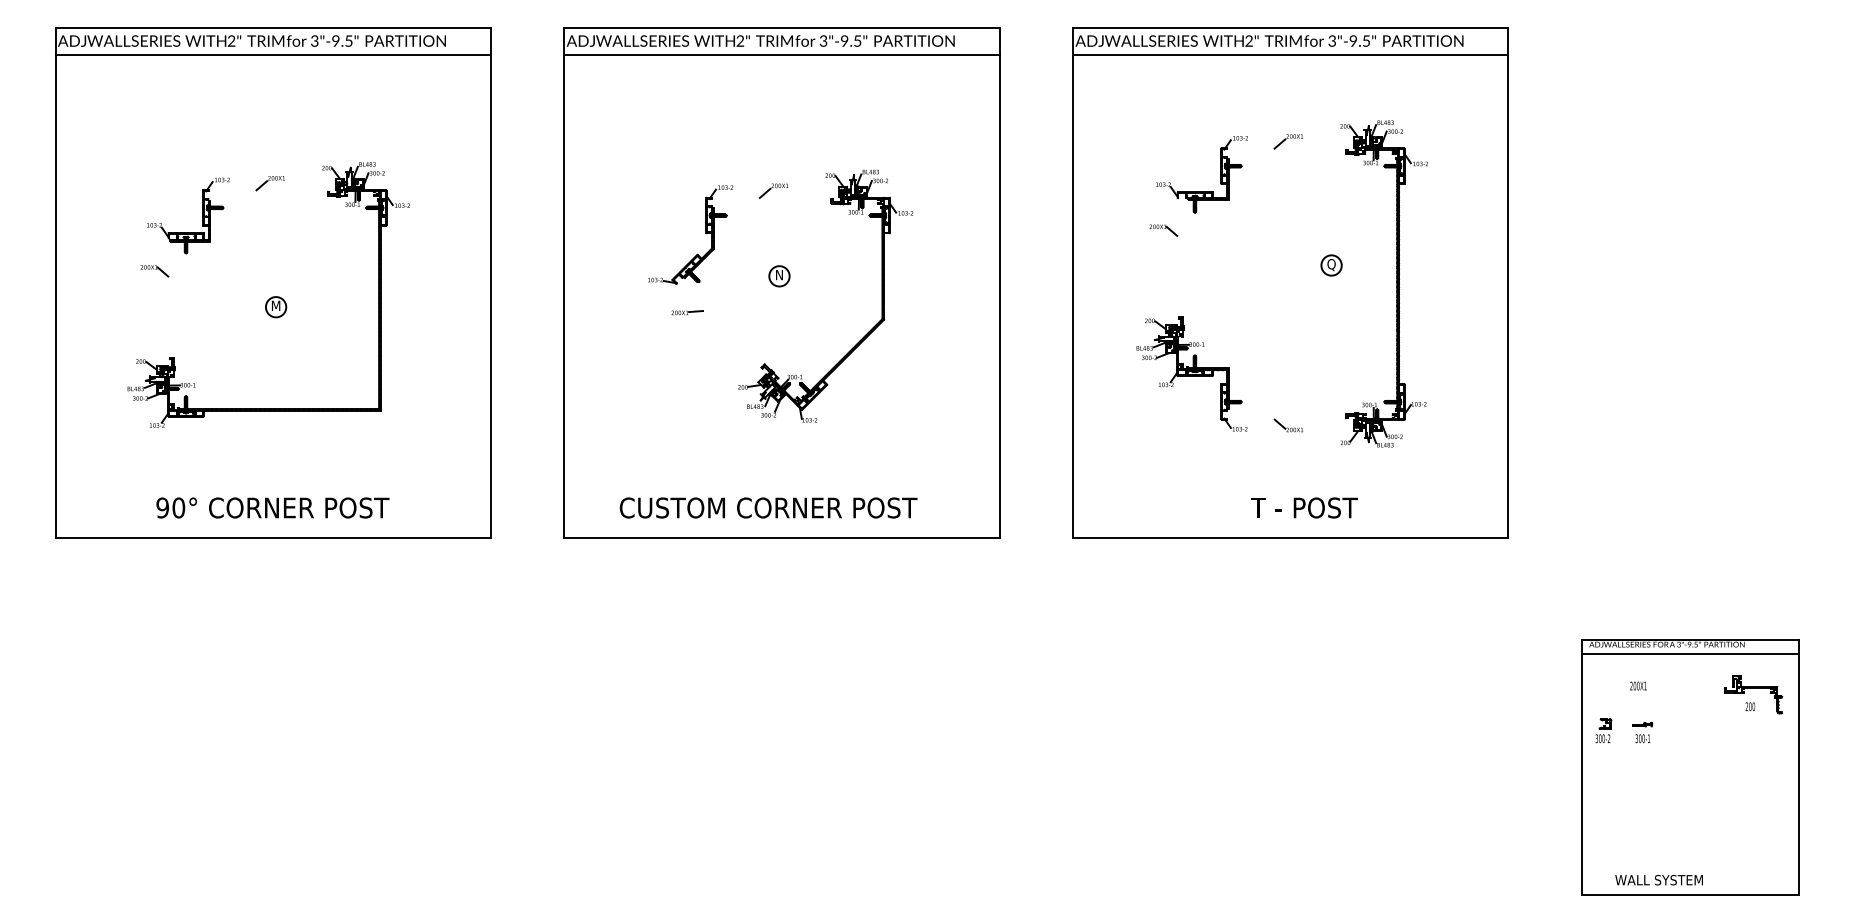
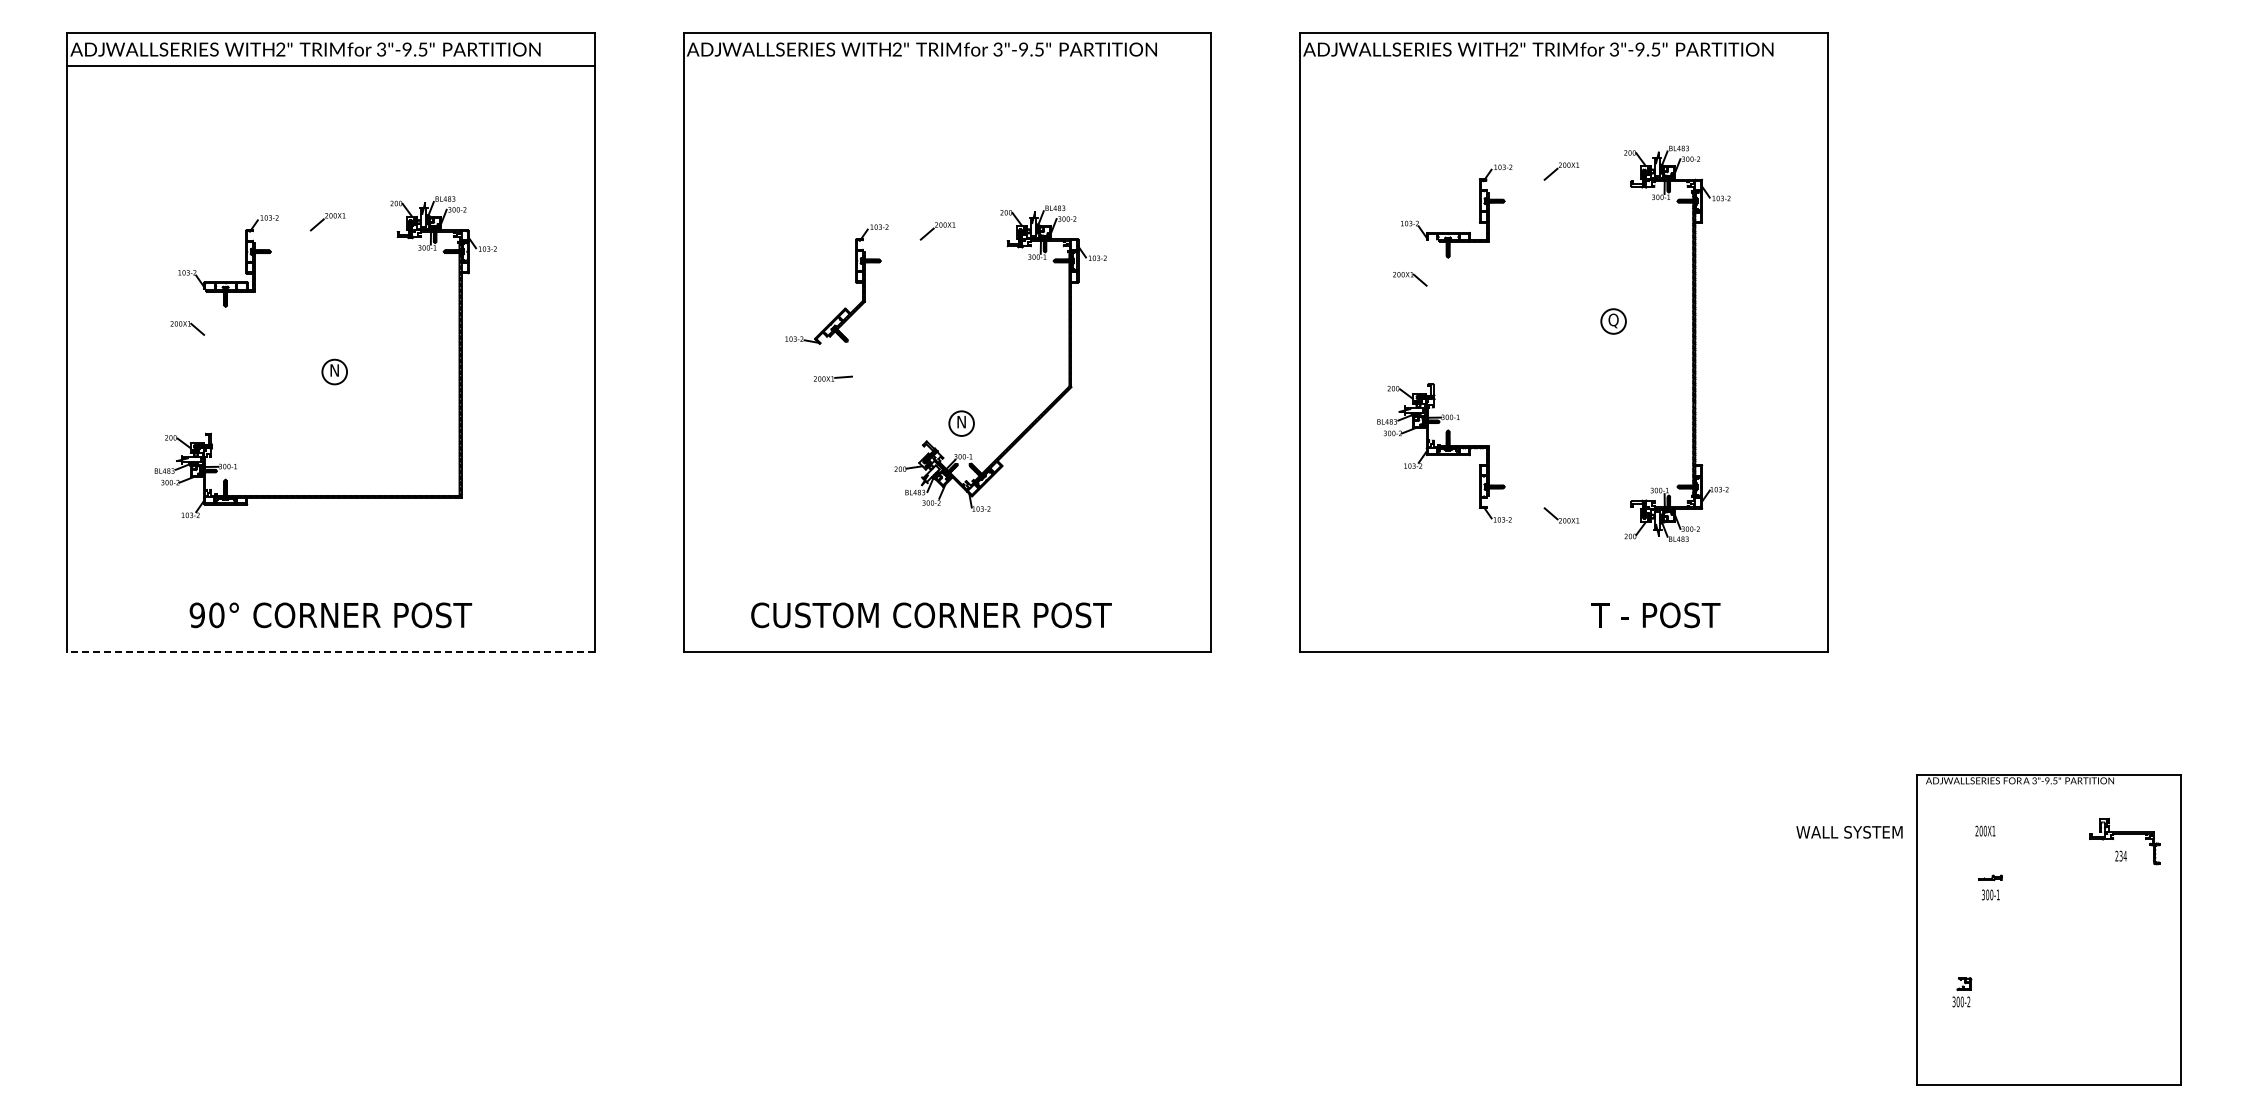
line: (781, 55) -> (947, 66), removed
line: (1290, 55) -> (1563, 66), removed
part: (779, 276) -> (961, 423), moved
text: (275, 305) -> (334, 370), M -> N
text: (1304, 508) -> (1655, 615), moved
line: (273, 537) -> (331, 651), solid -> dashed
line: (1690, 653) -> (2048, 791), removed
text: (1751, 706) -> (2122, 855), 200 -> 234
part: (1603, 730) -> (1962, 992), moved
text: (1659, 880) -> (1849, 832), moved

